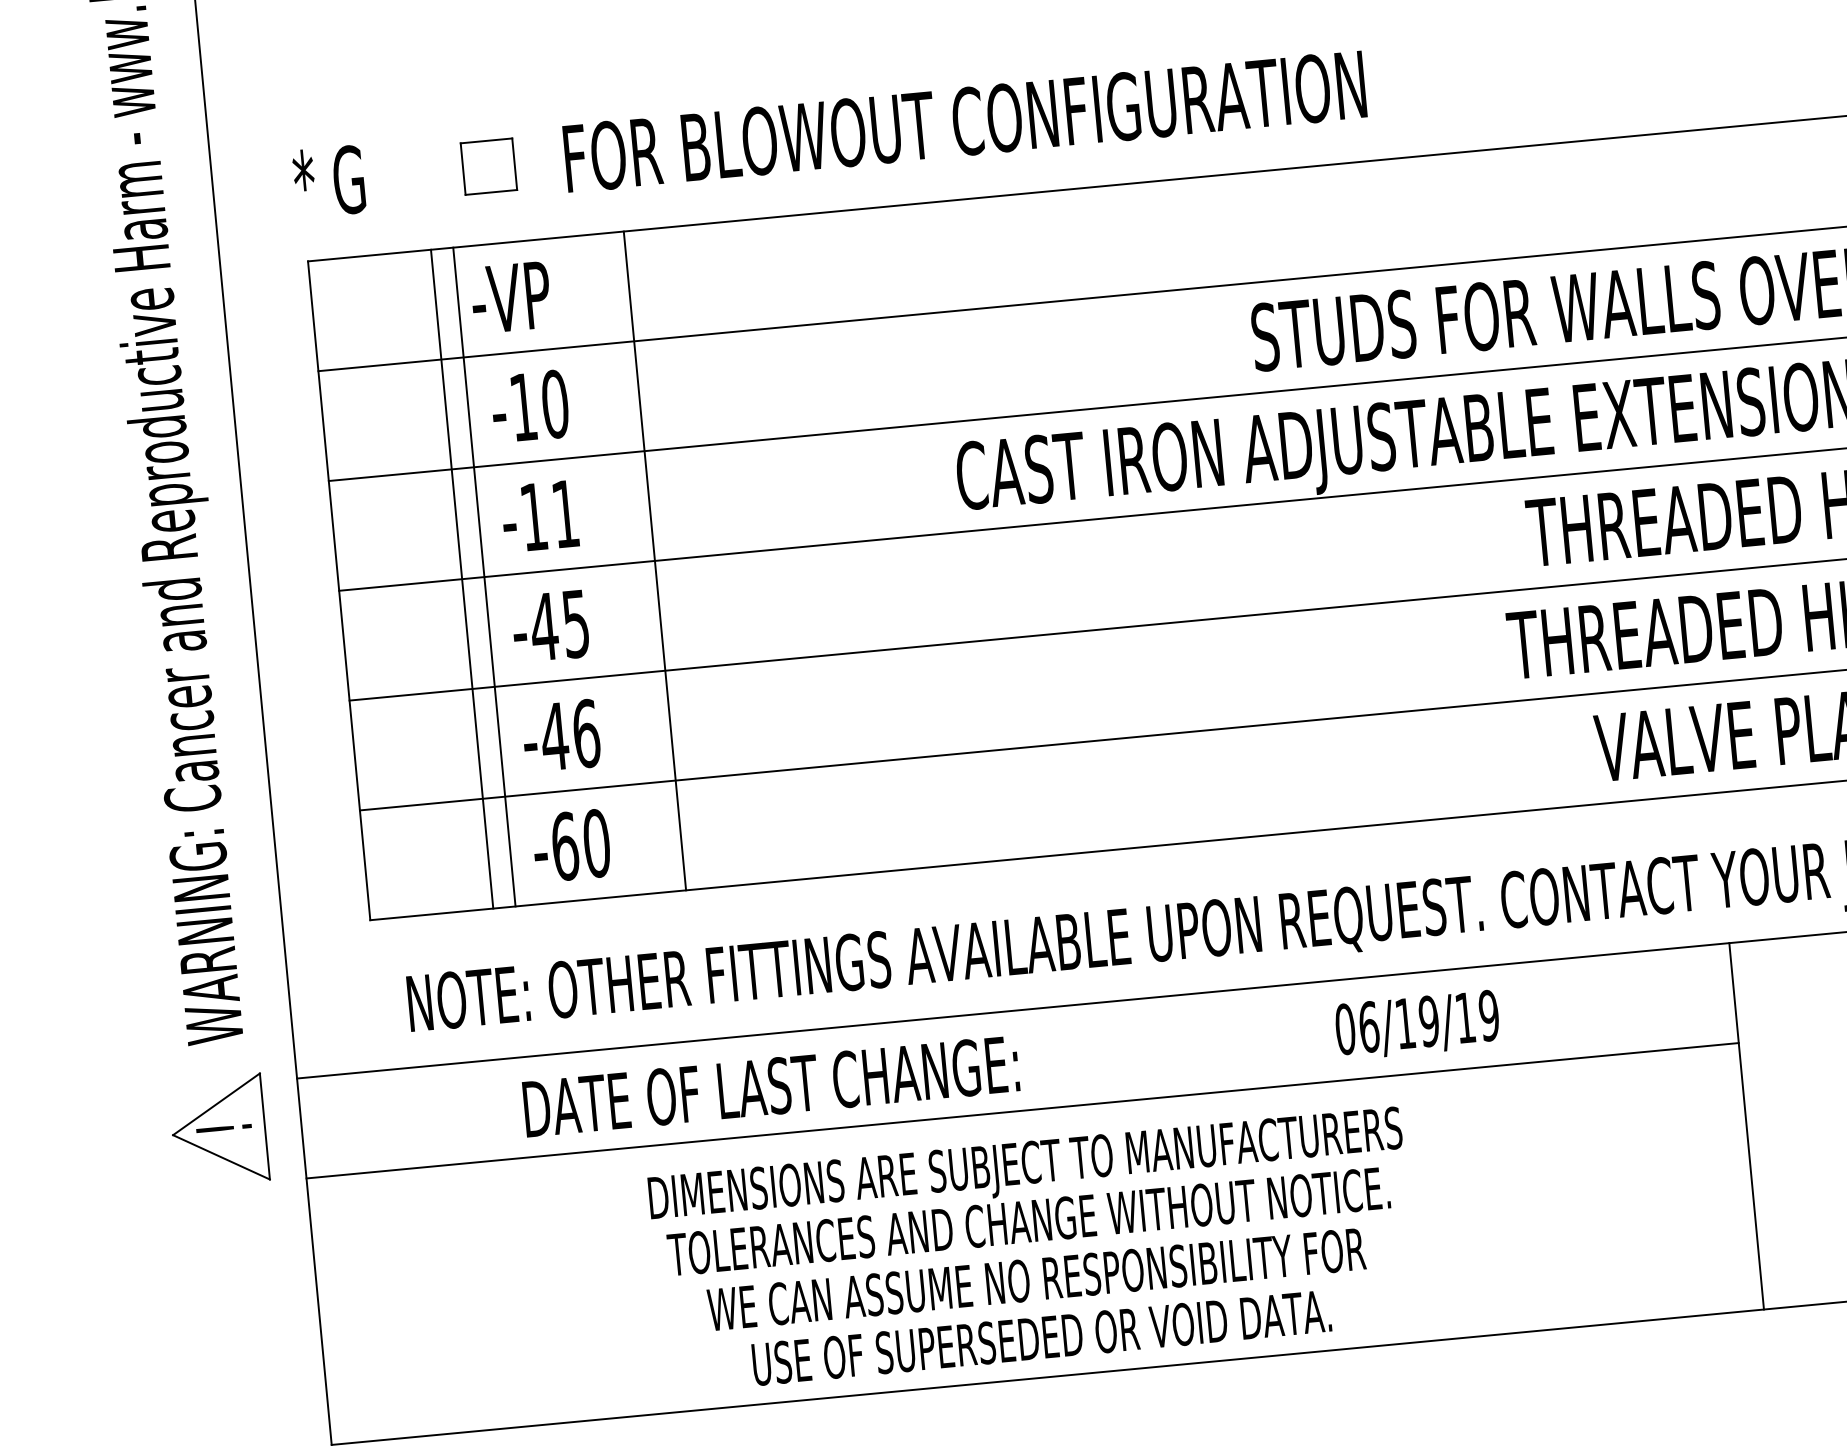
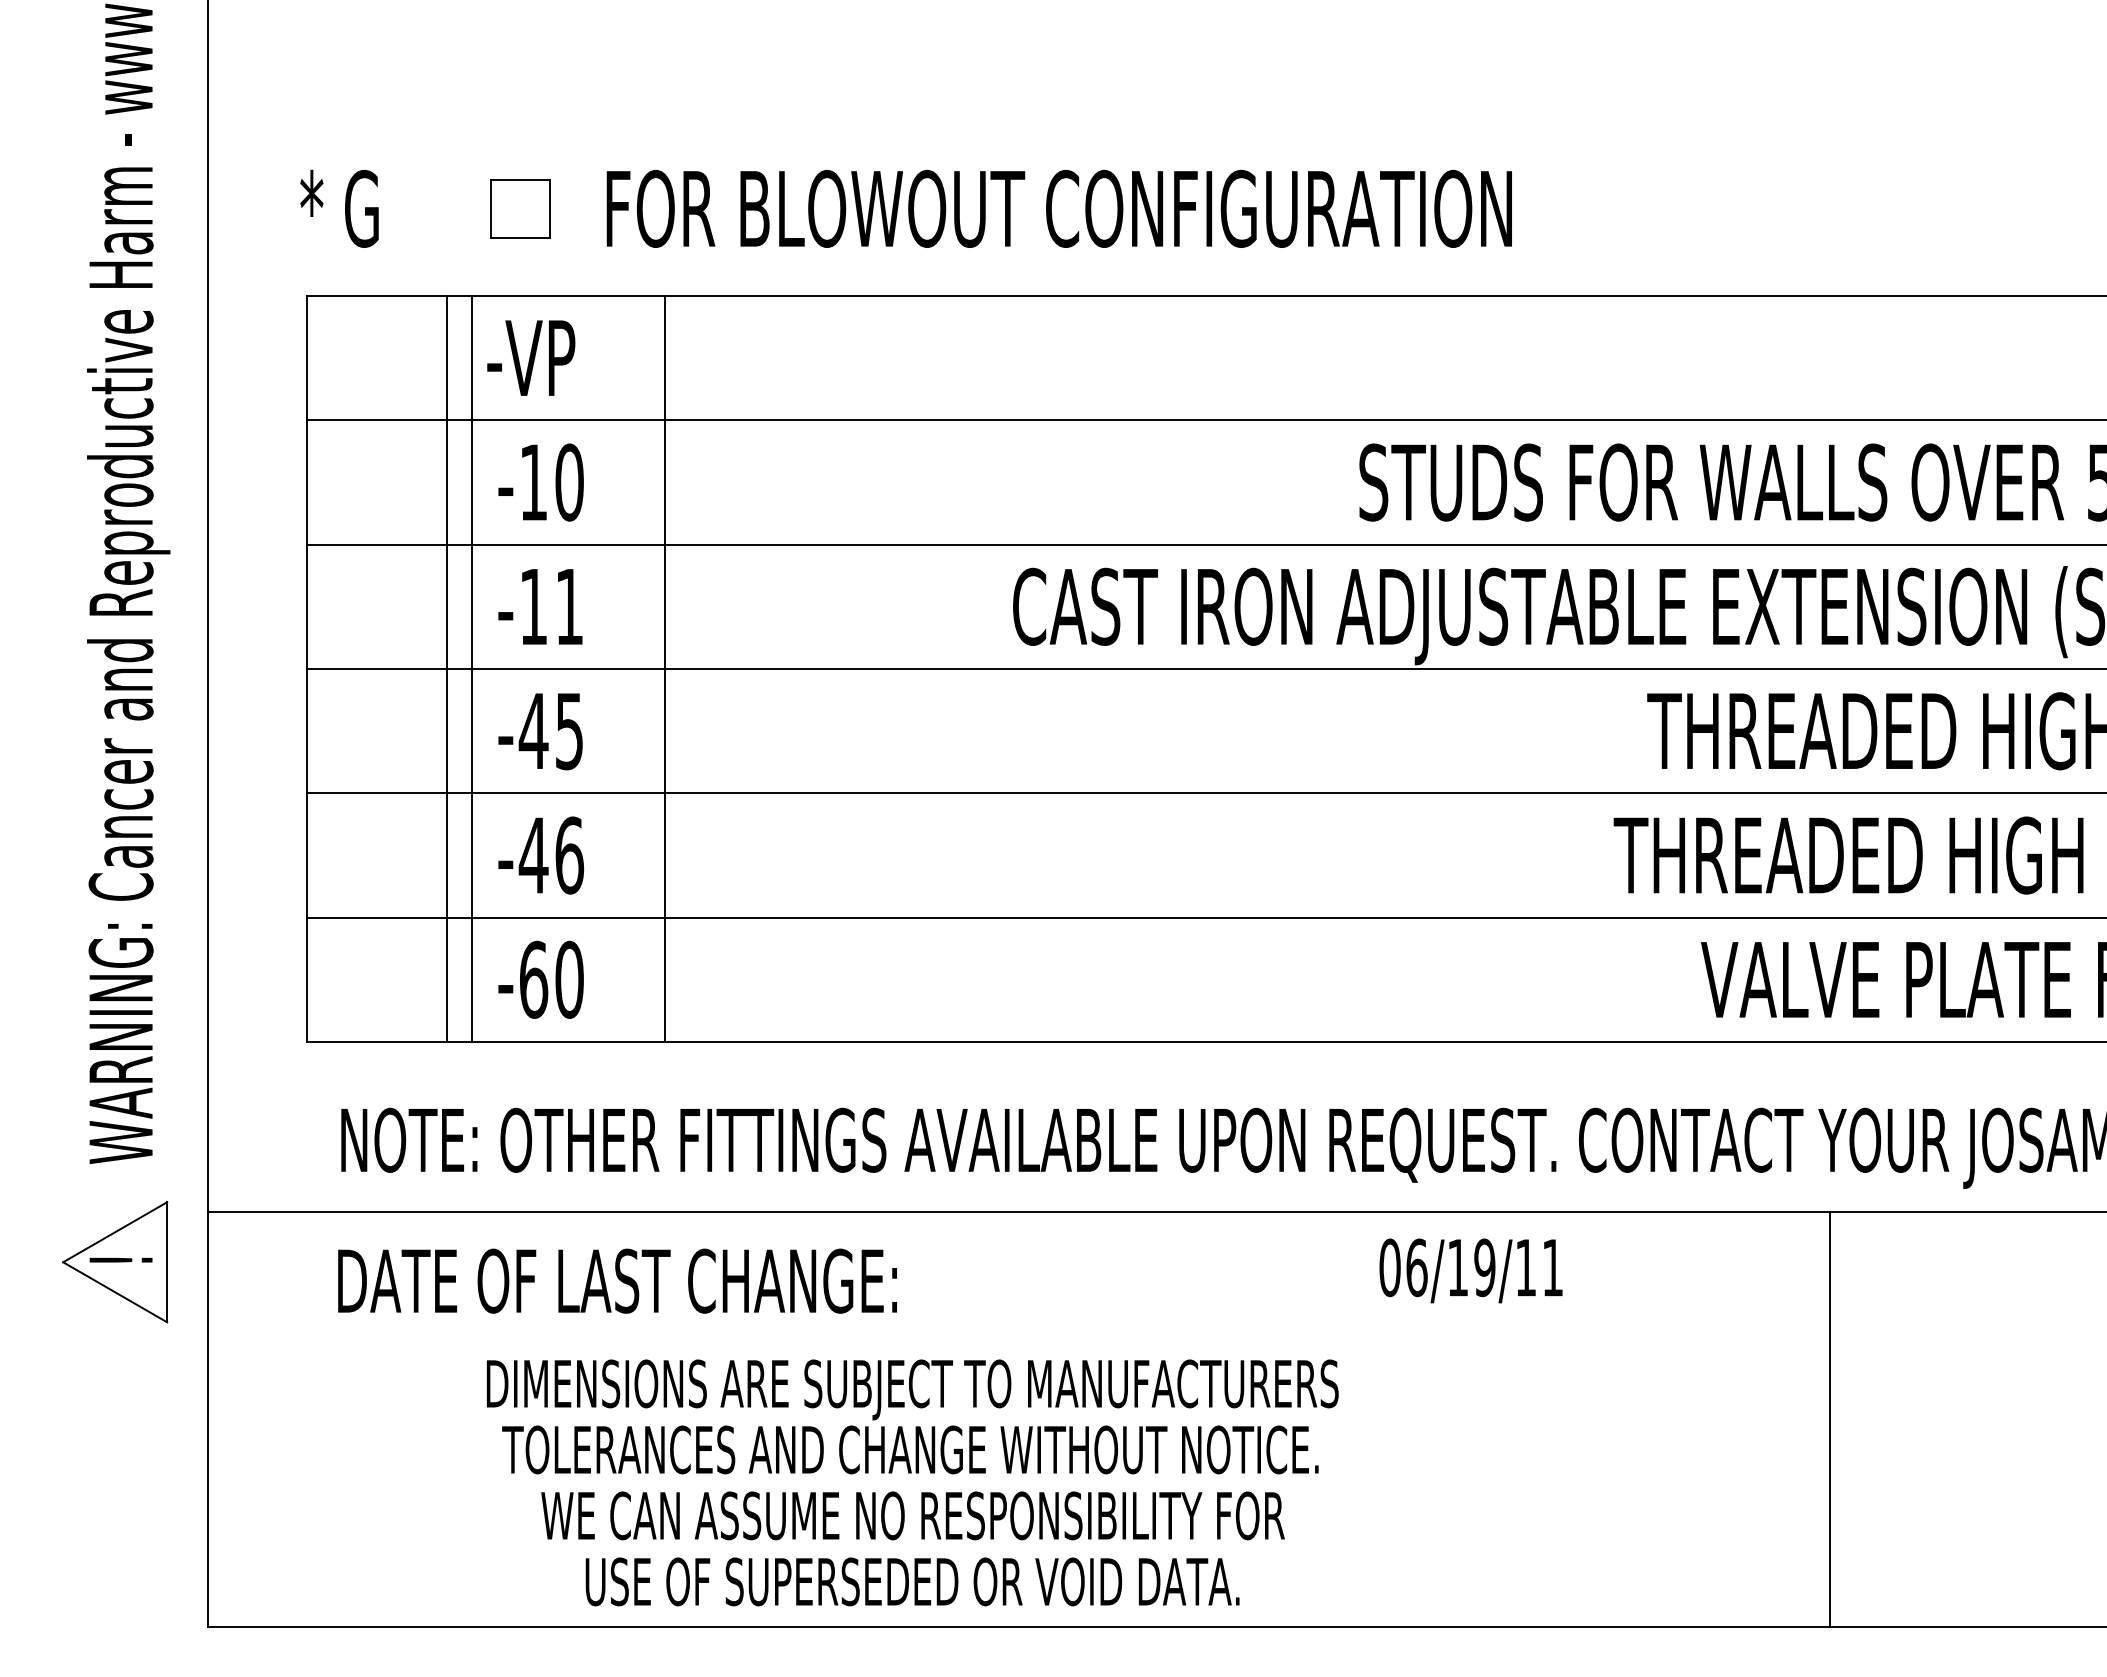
text: (1488, 1015) -> (1552, 1267), 06/19/19 -> 06/19/11
text: (771, 1085) -> (617, 1280), moved
line: (1022, 1110) -> (1019, 1324), removed
text: (1033, 1250) -> (912, 1482), moved

